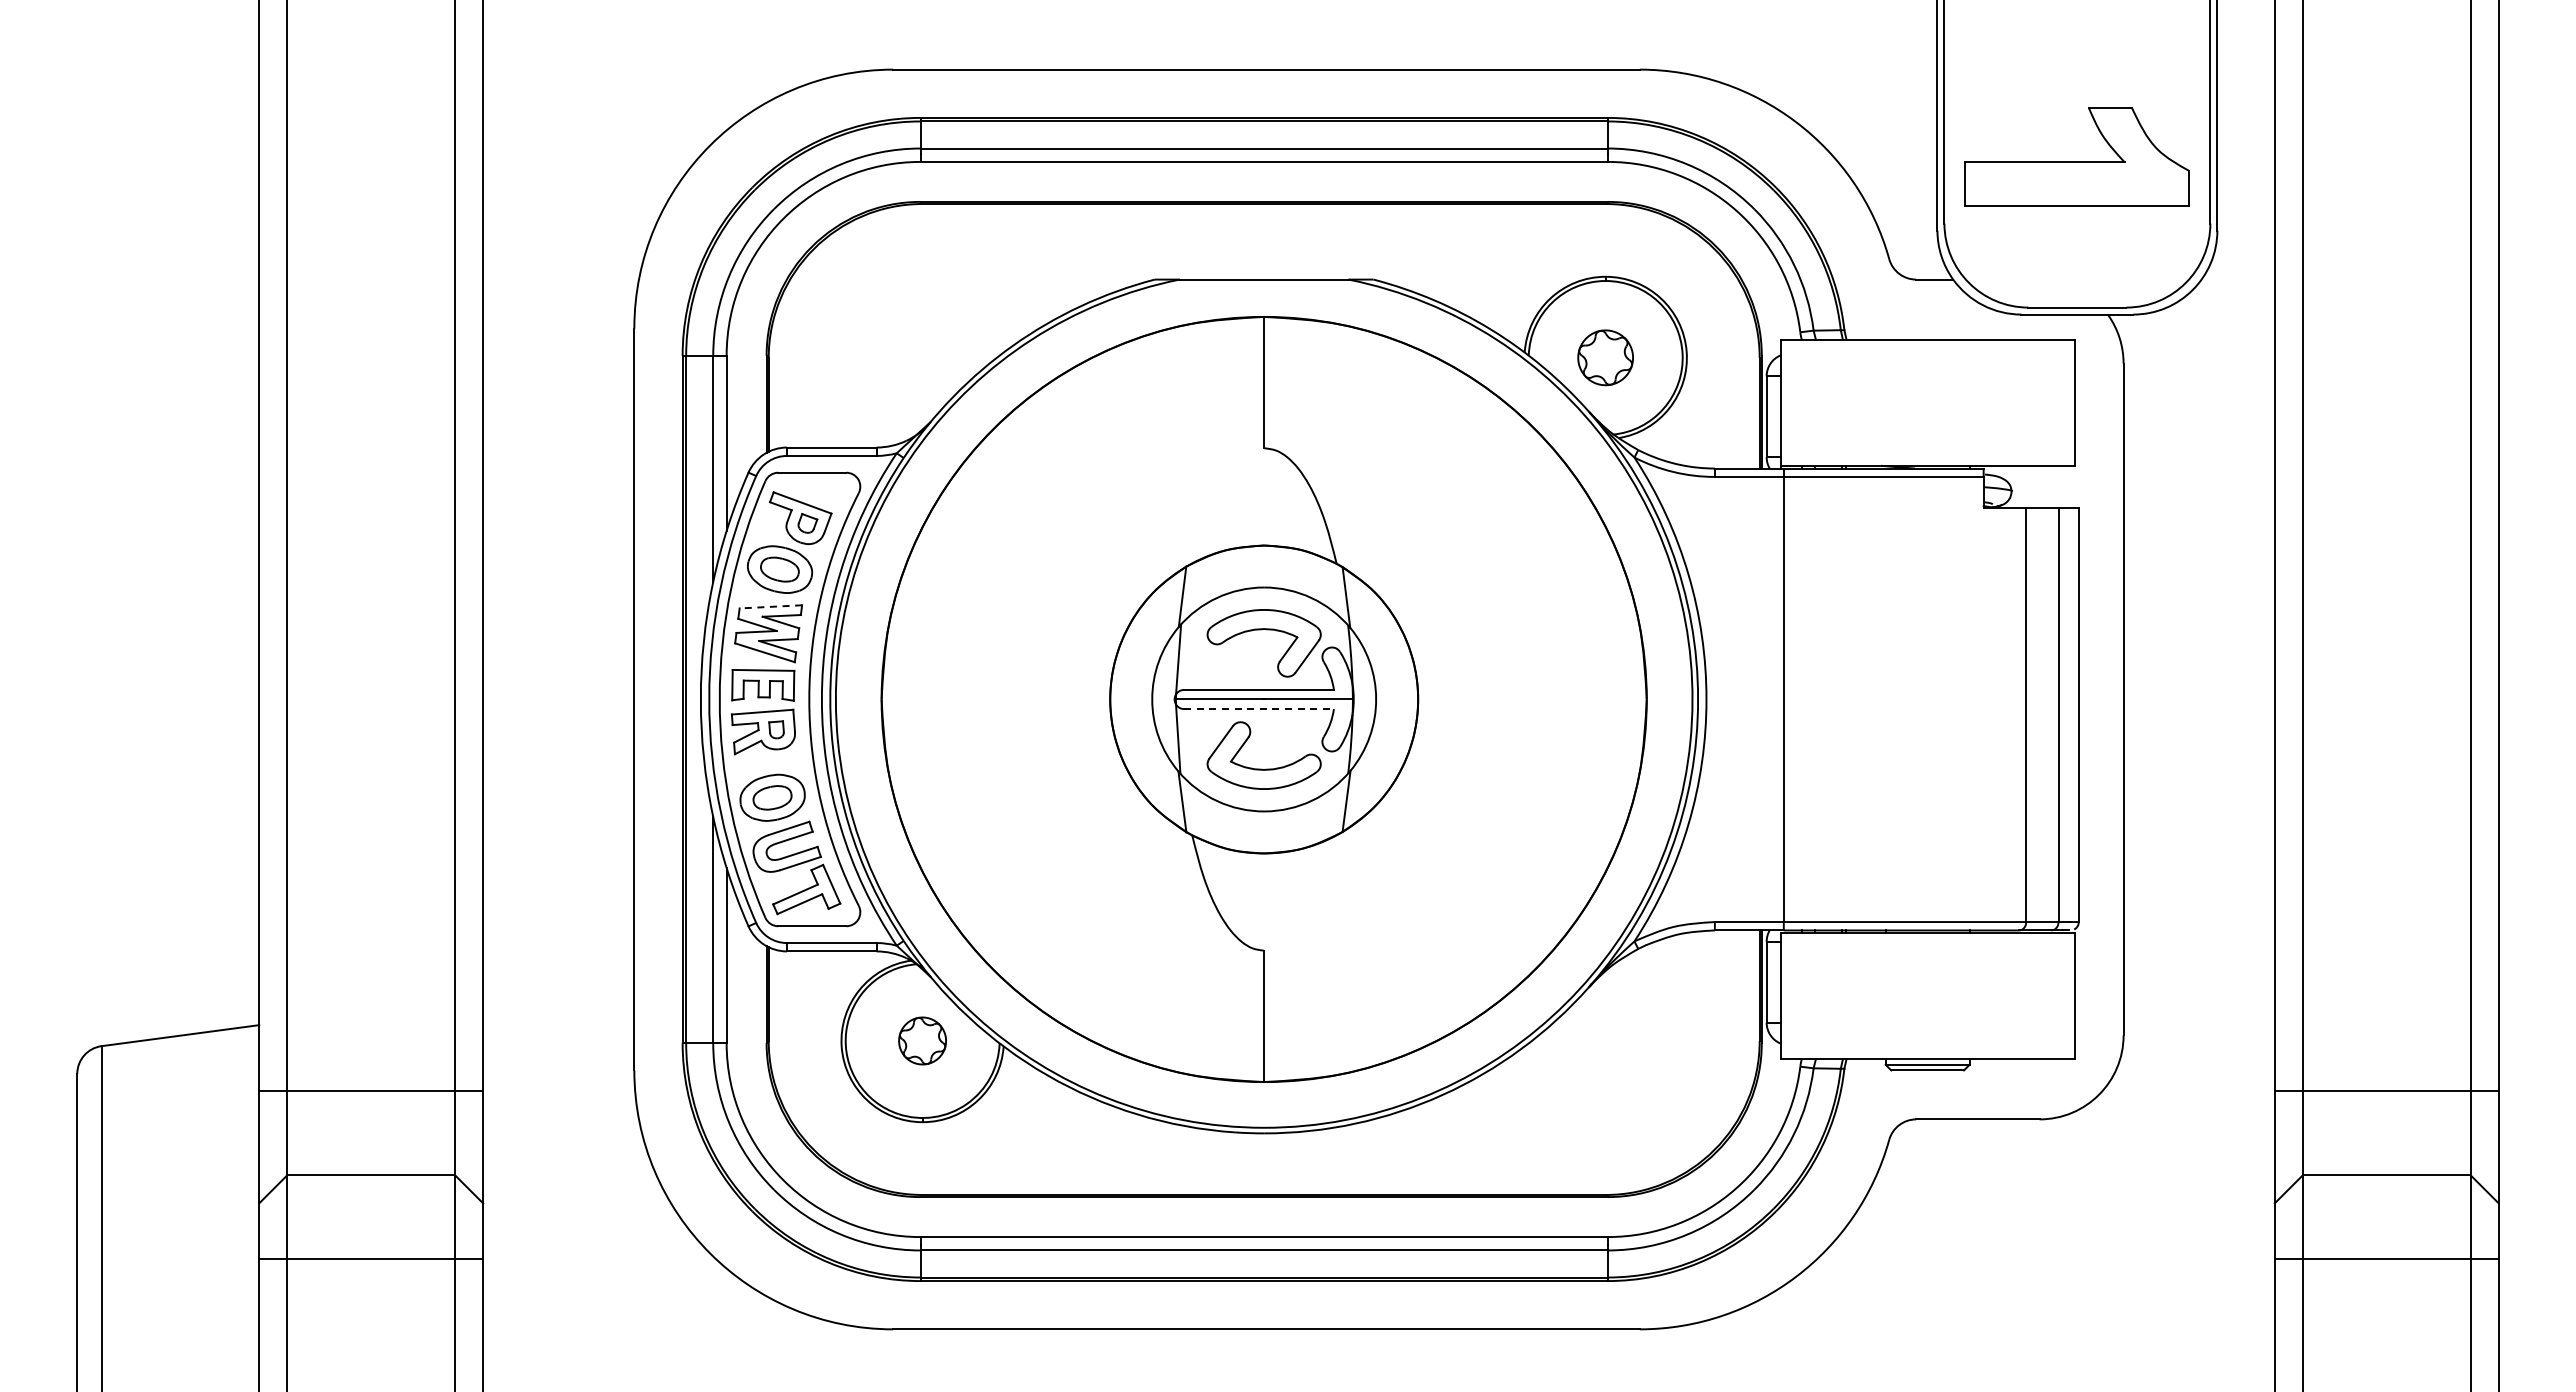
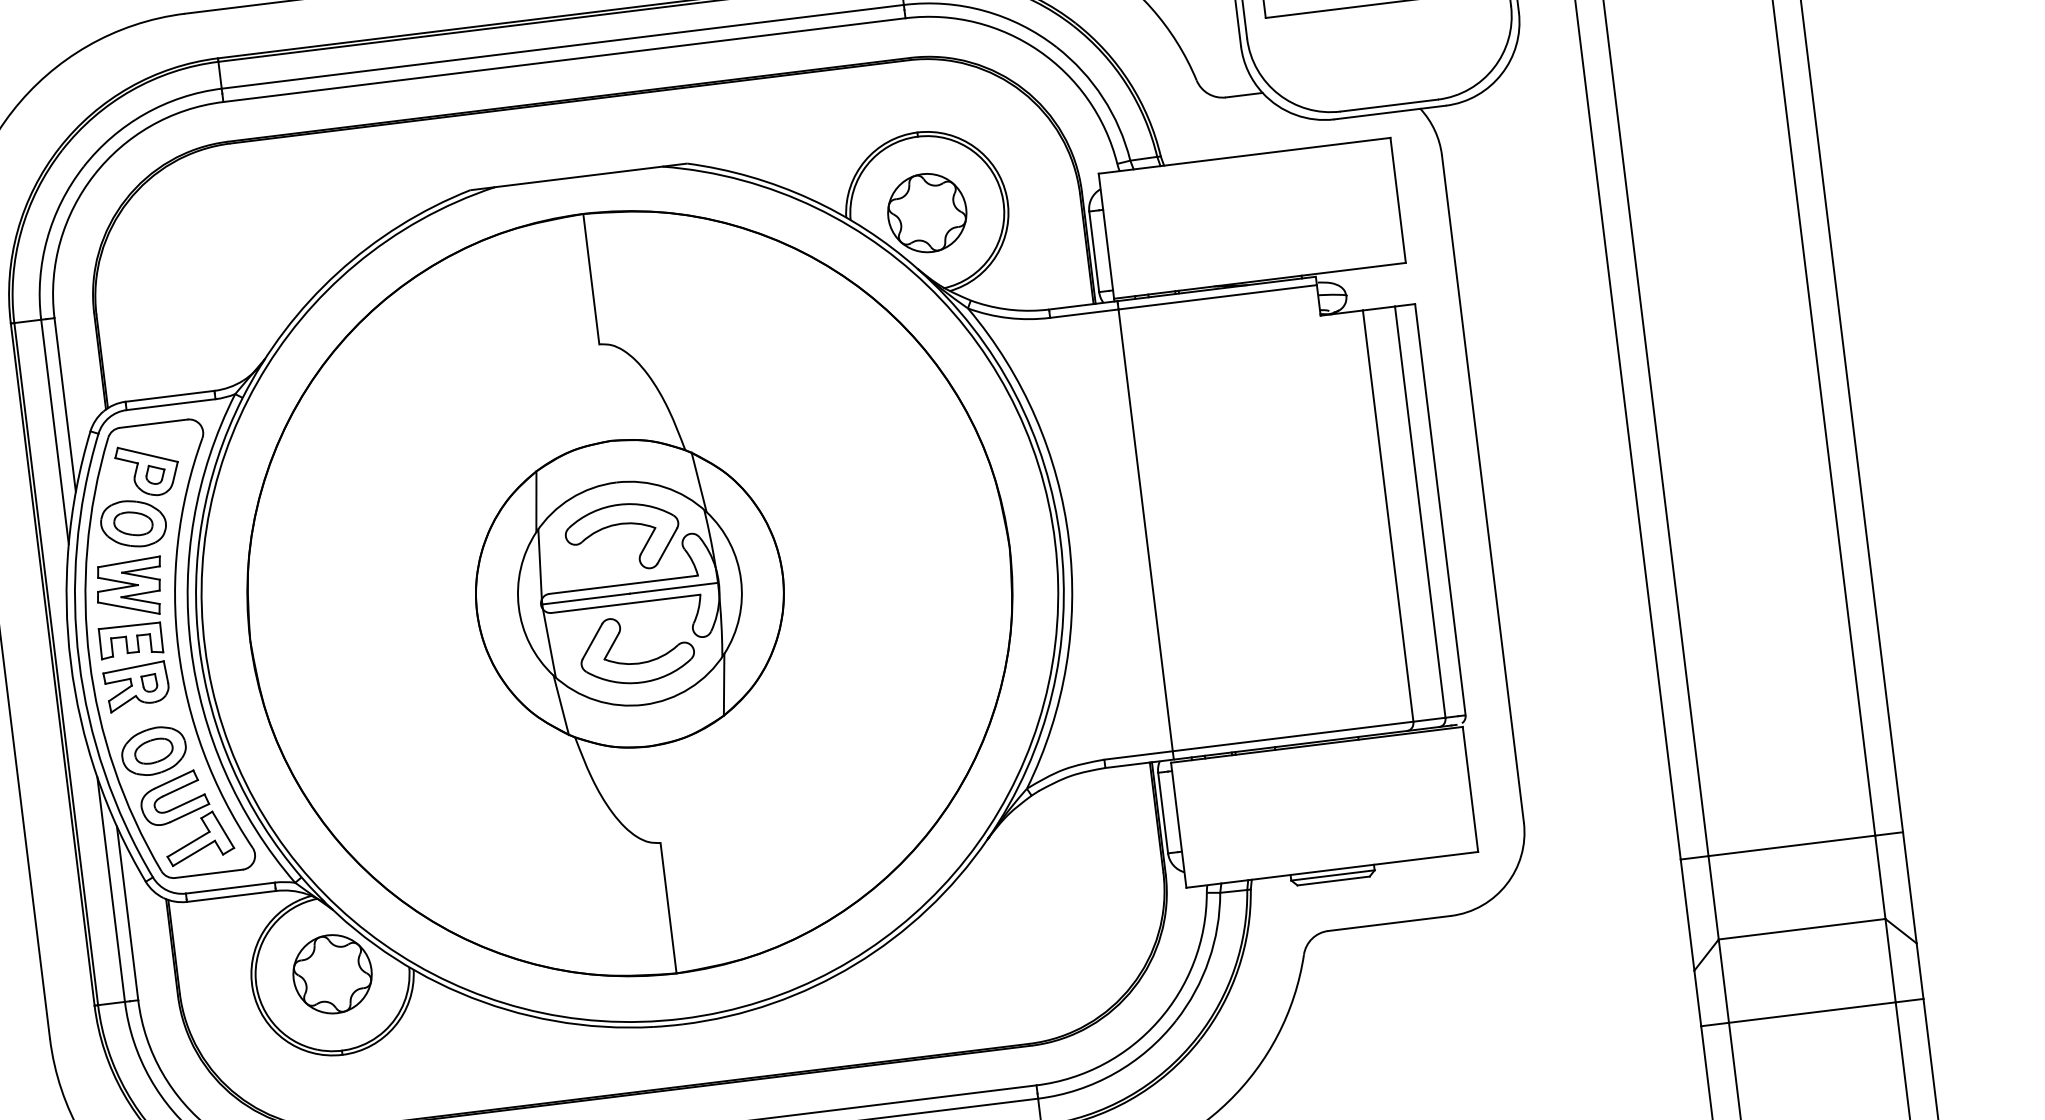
part: (1605, 357) -> (927, 212), size x1.43
line: (770, 606) -> (128, 561), dashed -> solid
line: (1259, 709) -> (626, 604), dashed -> solid
part: (922, 1040) -> (332, 973), size x1.67

